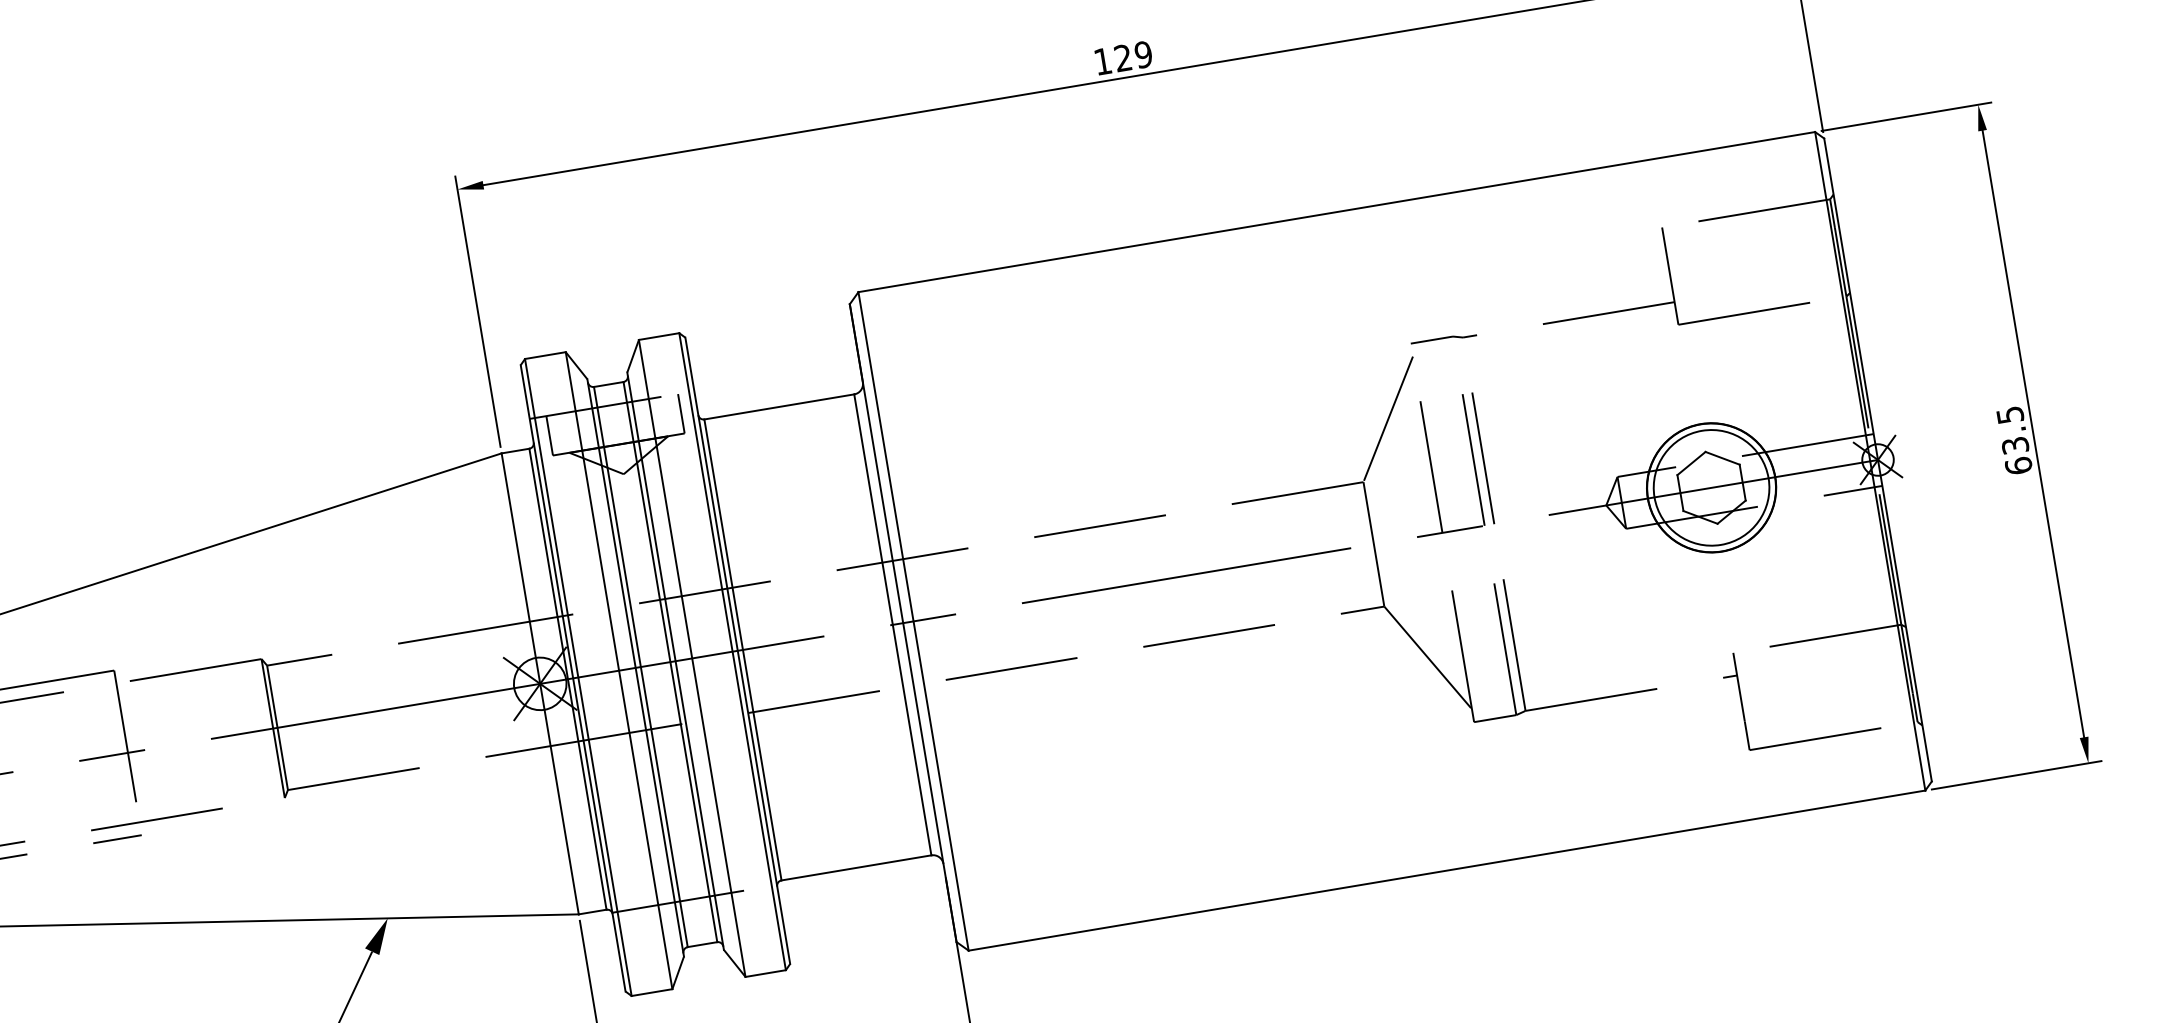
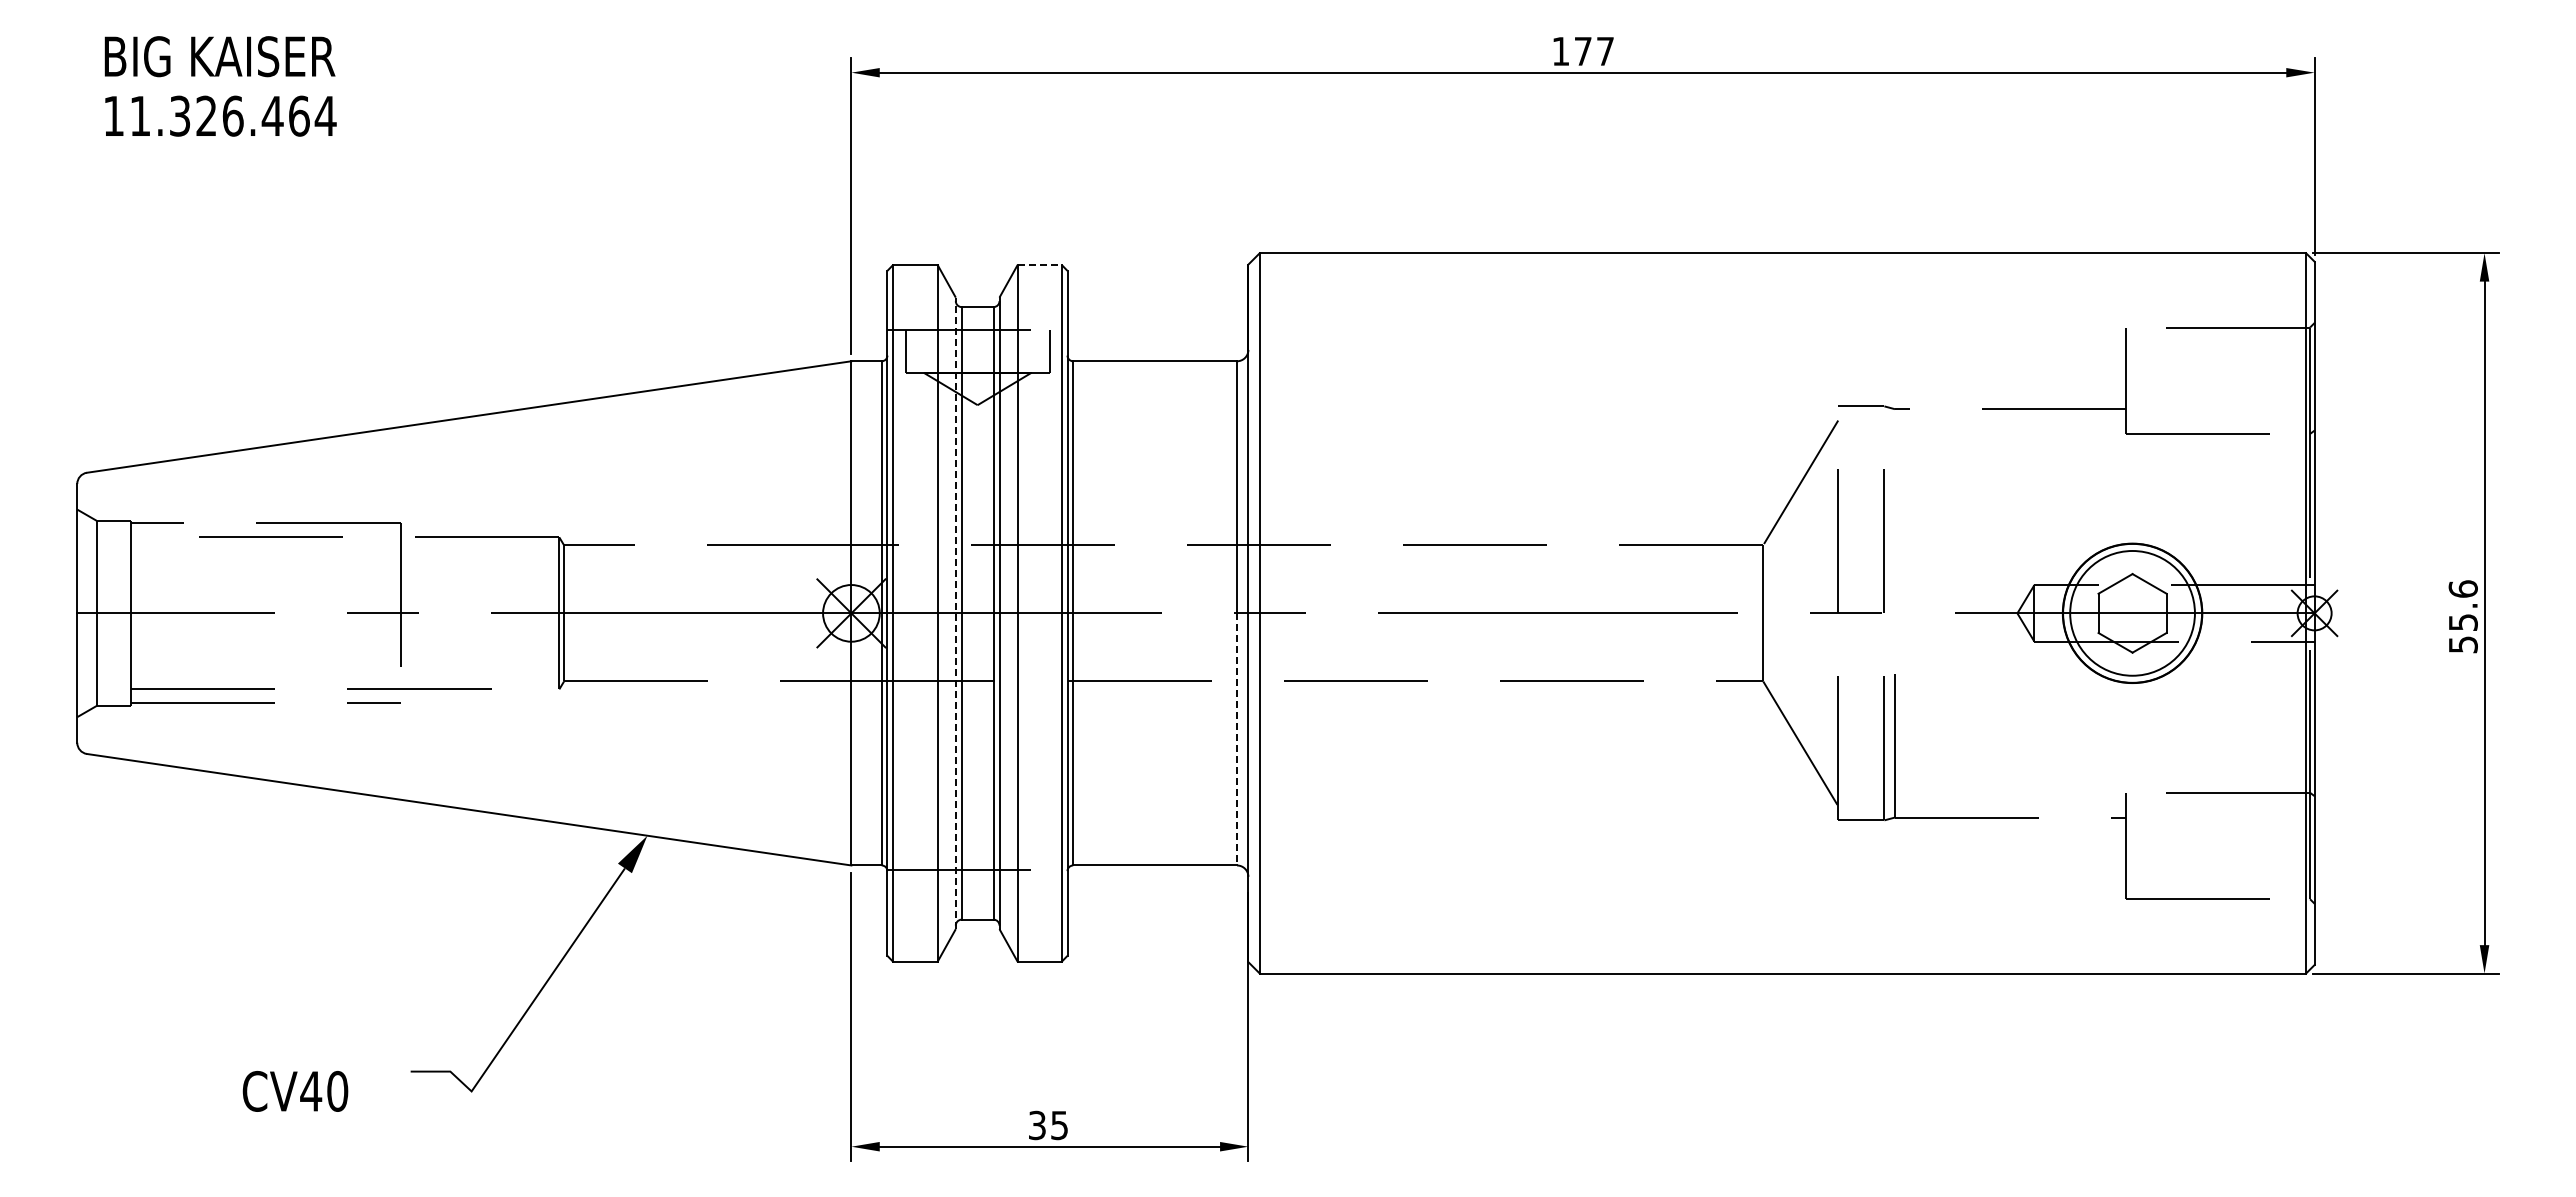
text: (1133, 56) -> (1594, 51), 129 -> 177
line: (659, 336) -> (1040, 265), solid -> dashed
text: (2013, 440) -> (2462, 616), 63.5 -> 55.6
line: (1482, 457) -> (1894, 540), removed
line: (635, 668) -> (955, 613), solid -> dashed
line: (912, 740) -> (1237, 739), solid -> dashed

